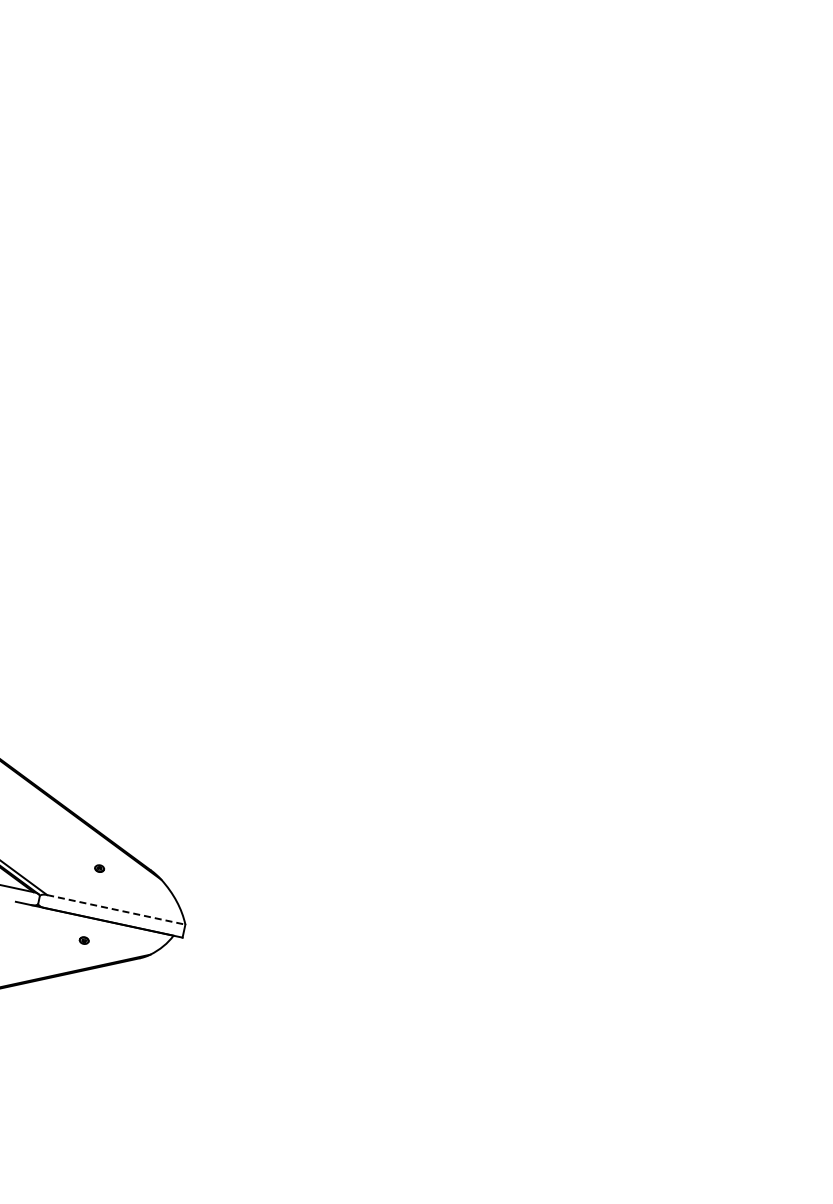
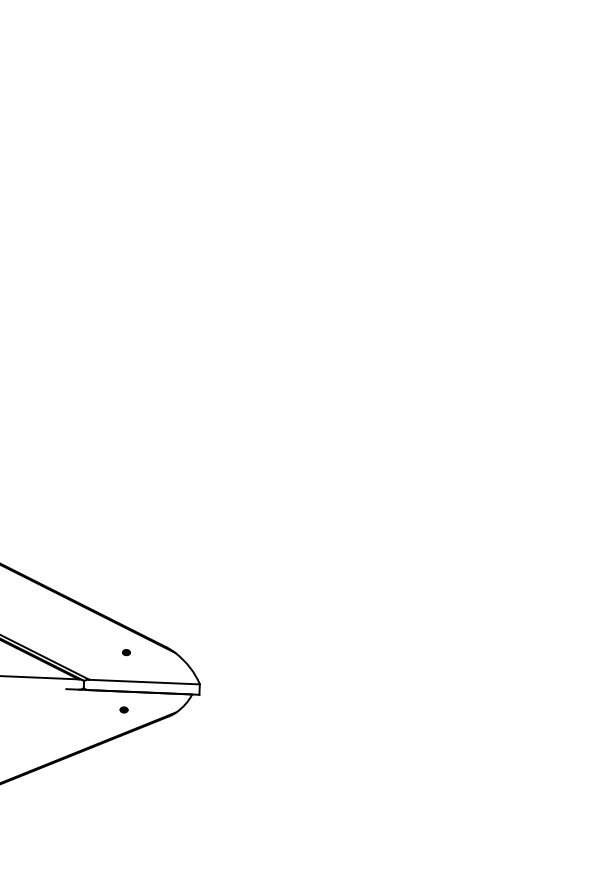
line: (116, 909) -> (144, 681), dashed -> solid

